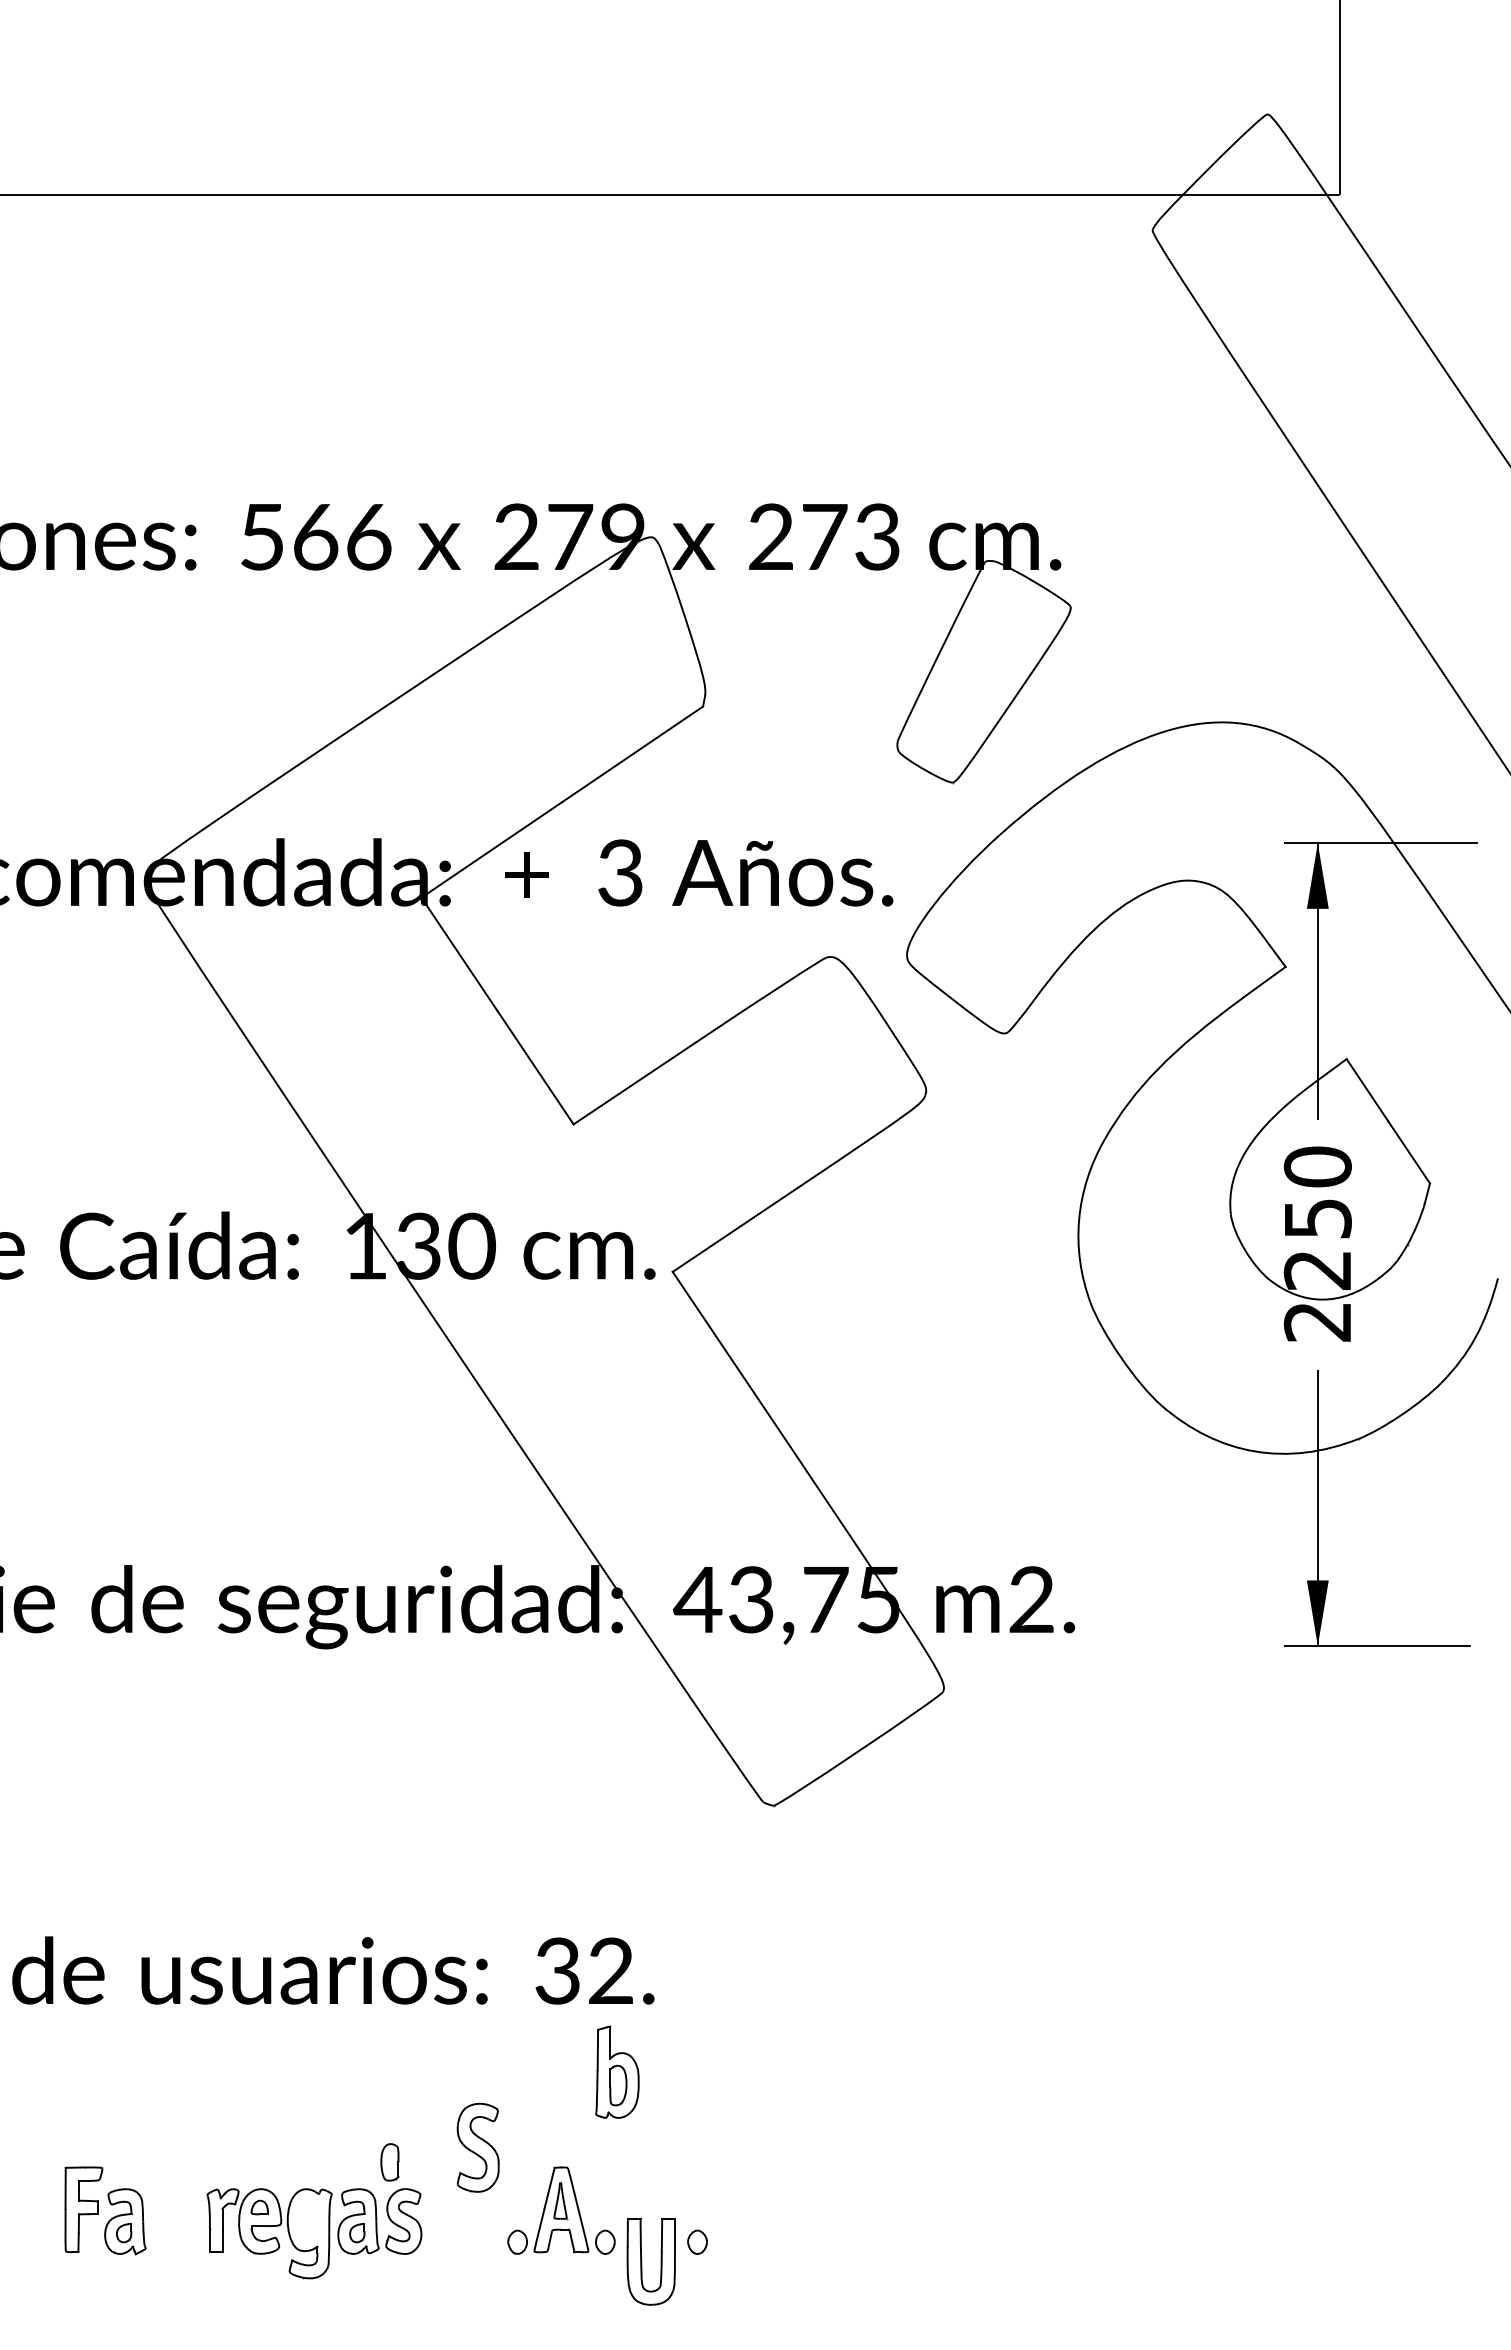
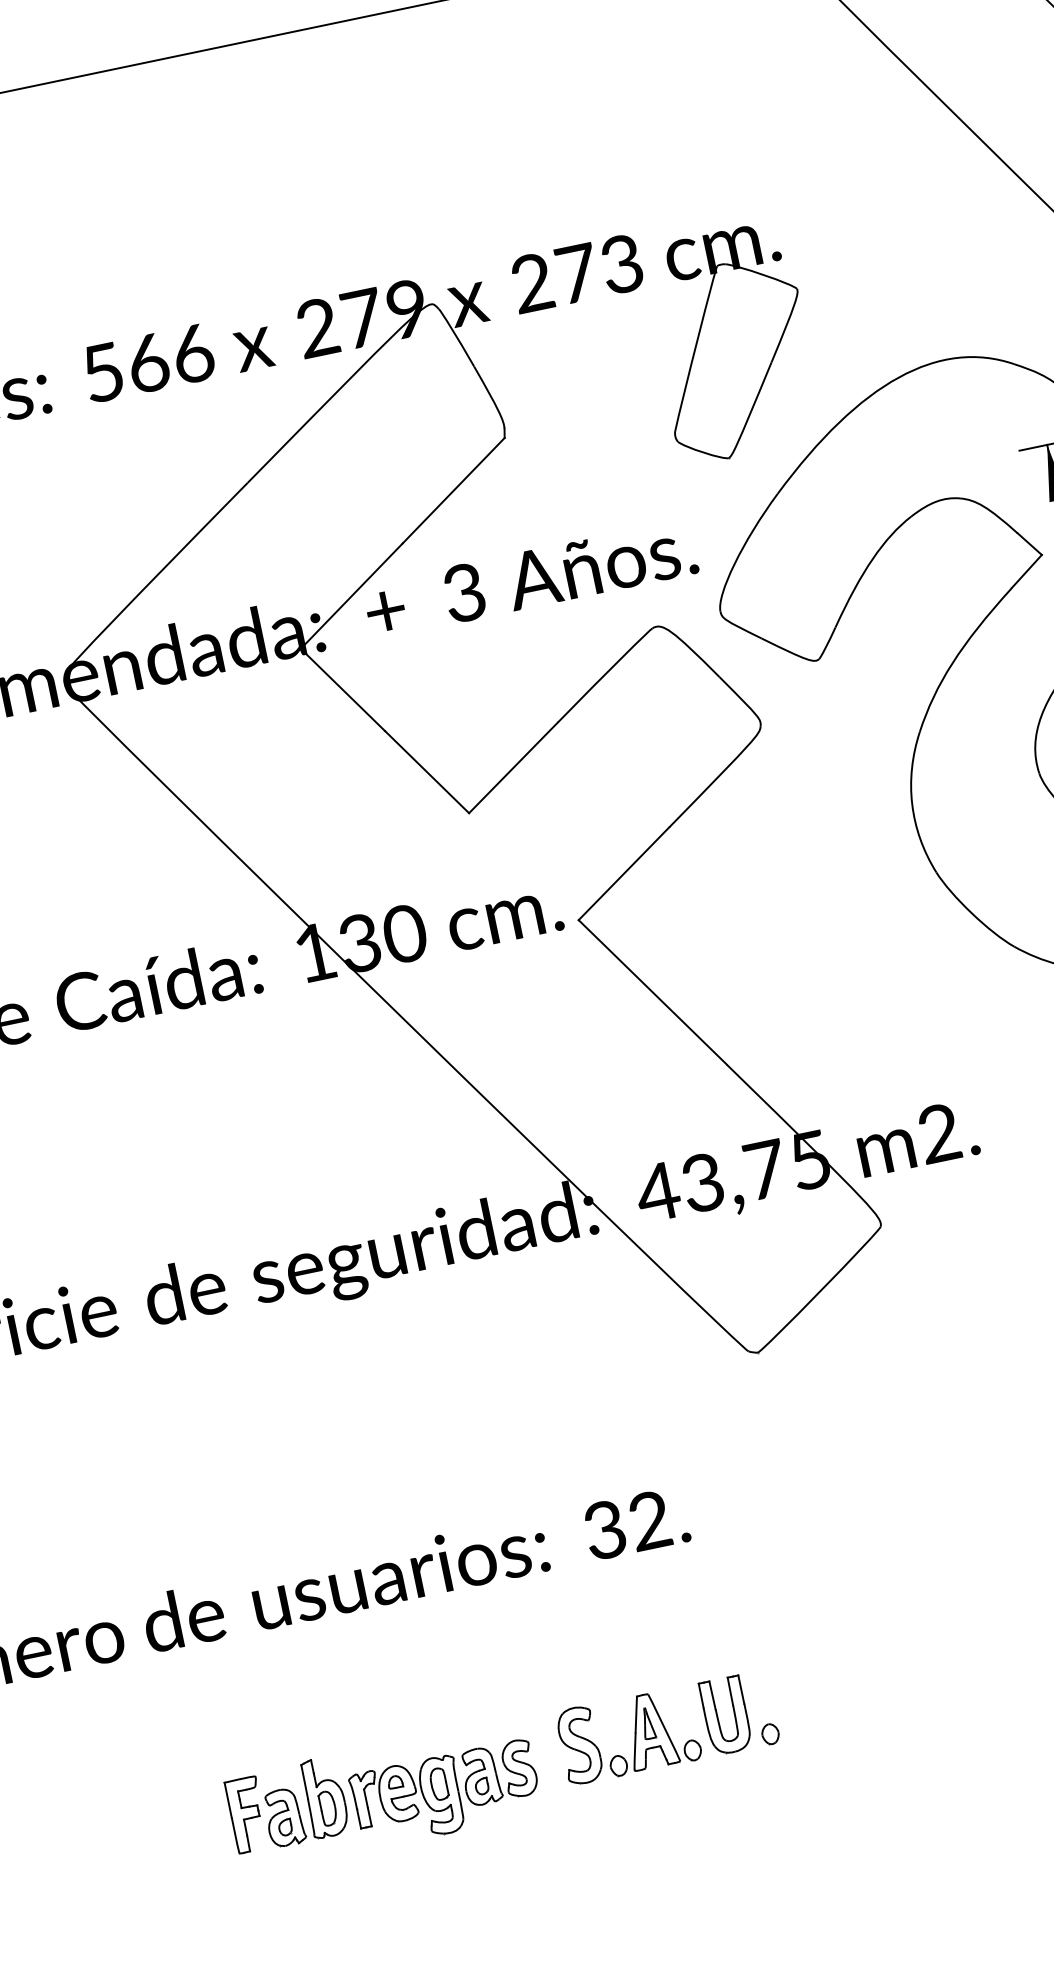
part: (617, 2071) -> (325, 1796), moved
part: (477, 2147) -> (579, 1745), moved
part: (389, 2162) -> (438, 1784), moved
part: (642, 2261) -> (718, 1717), moved

